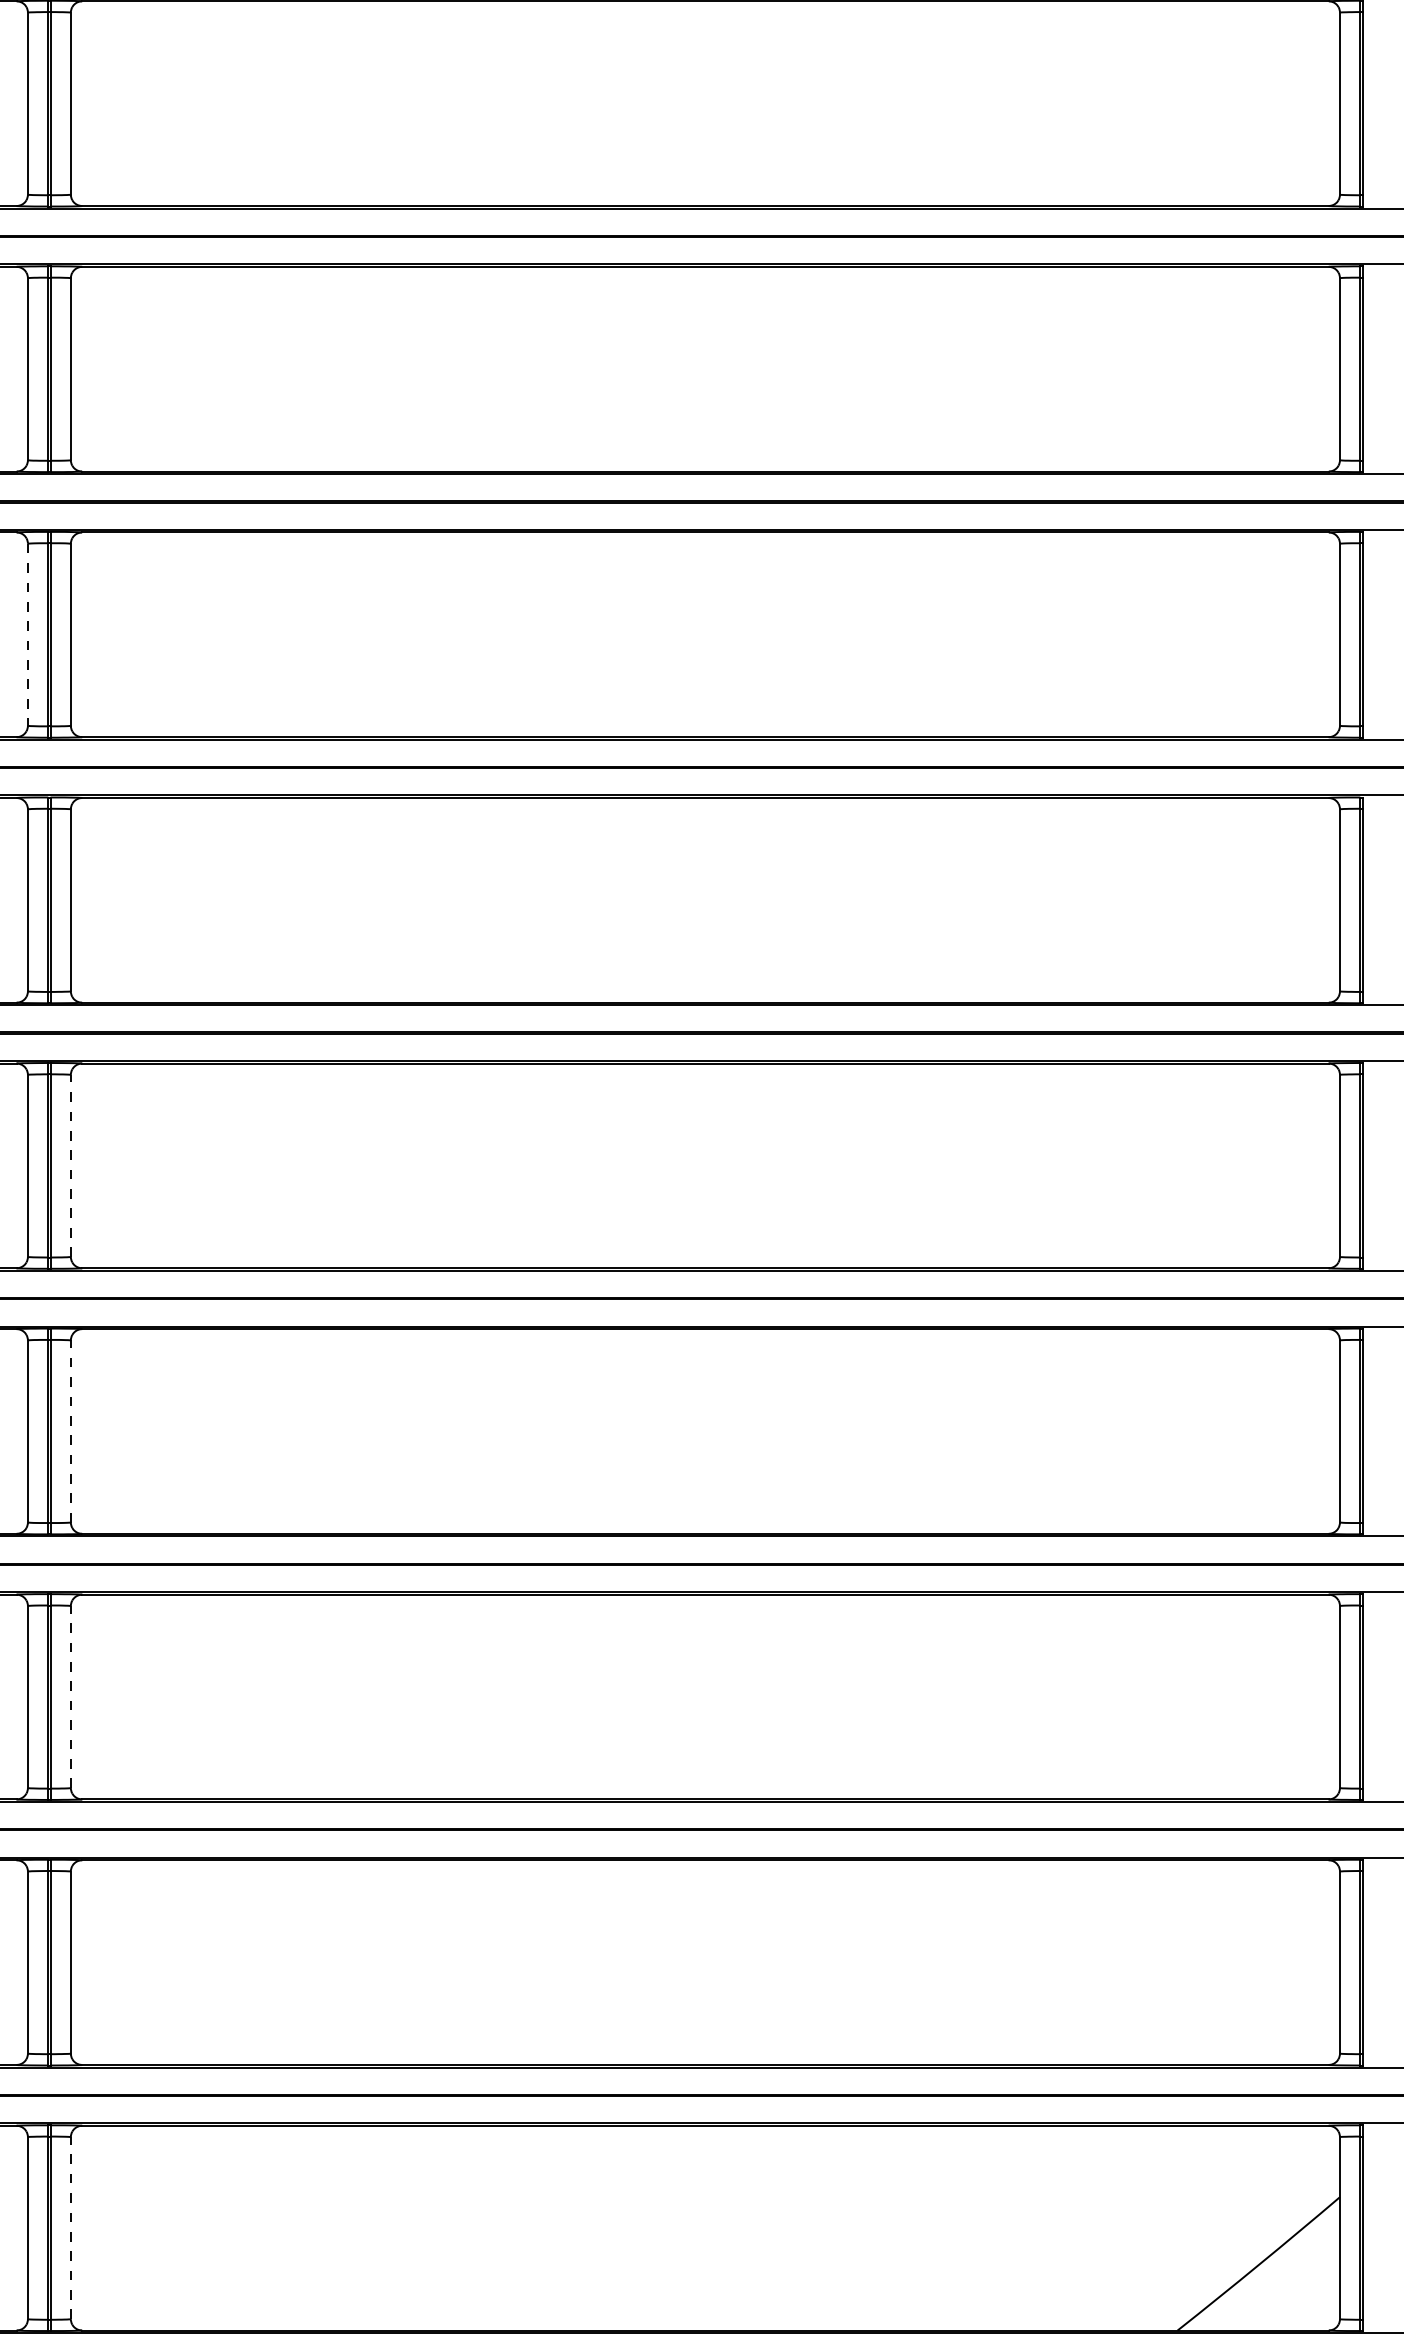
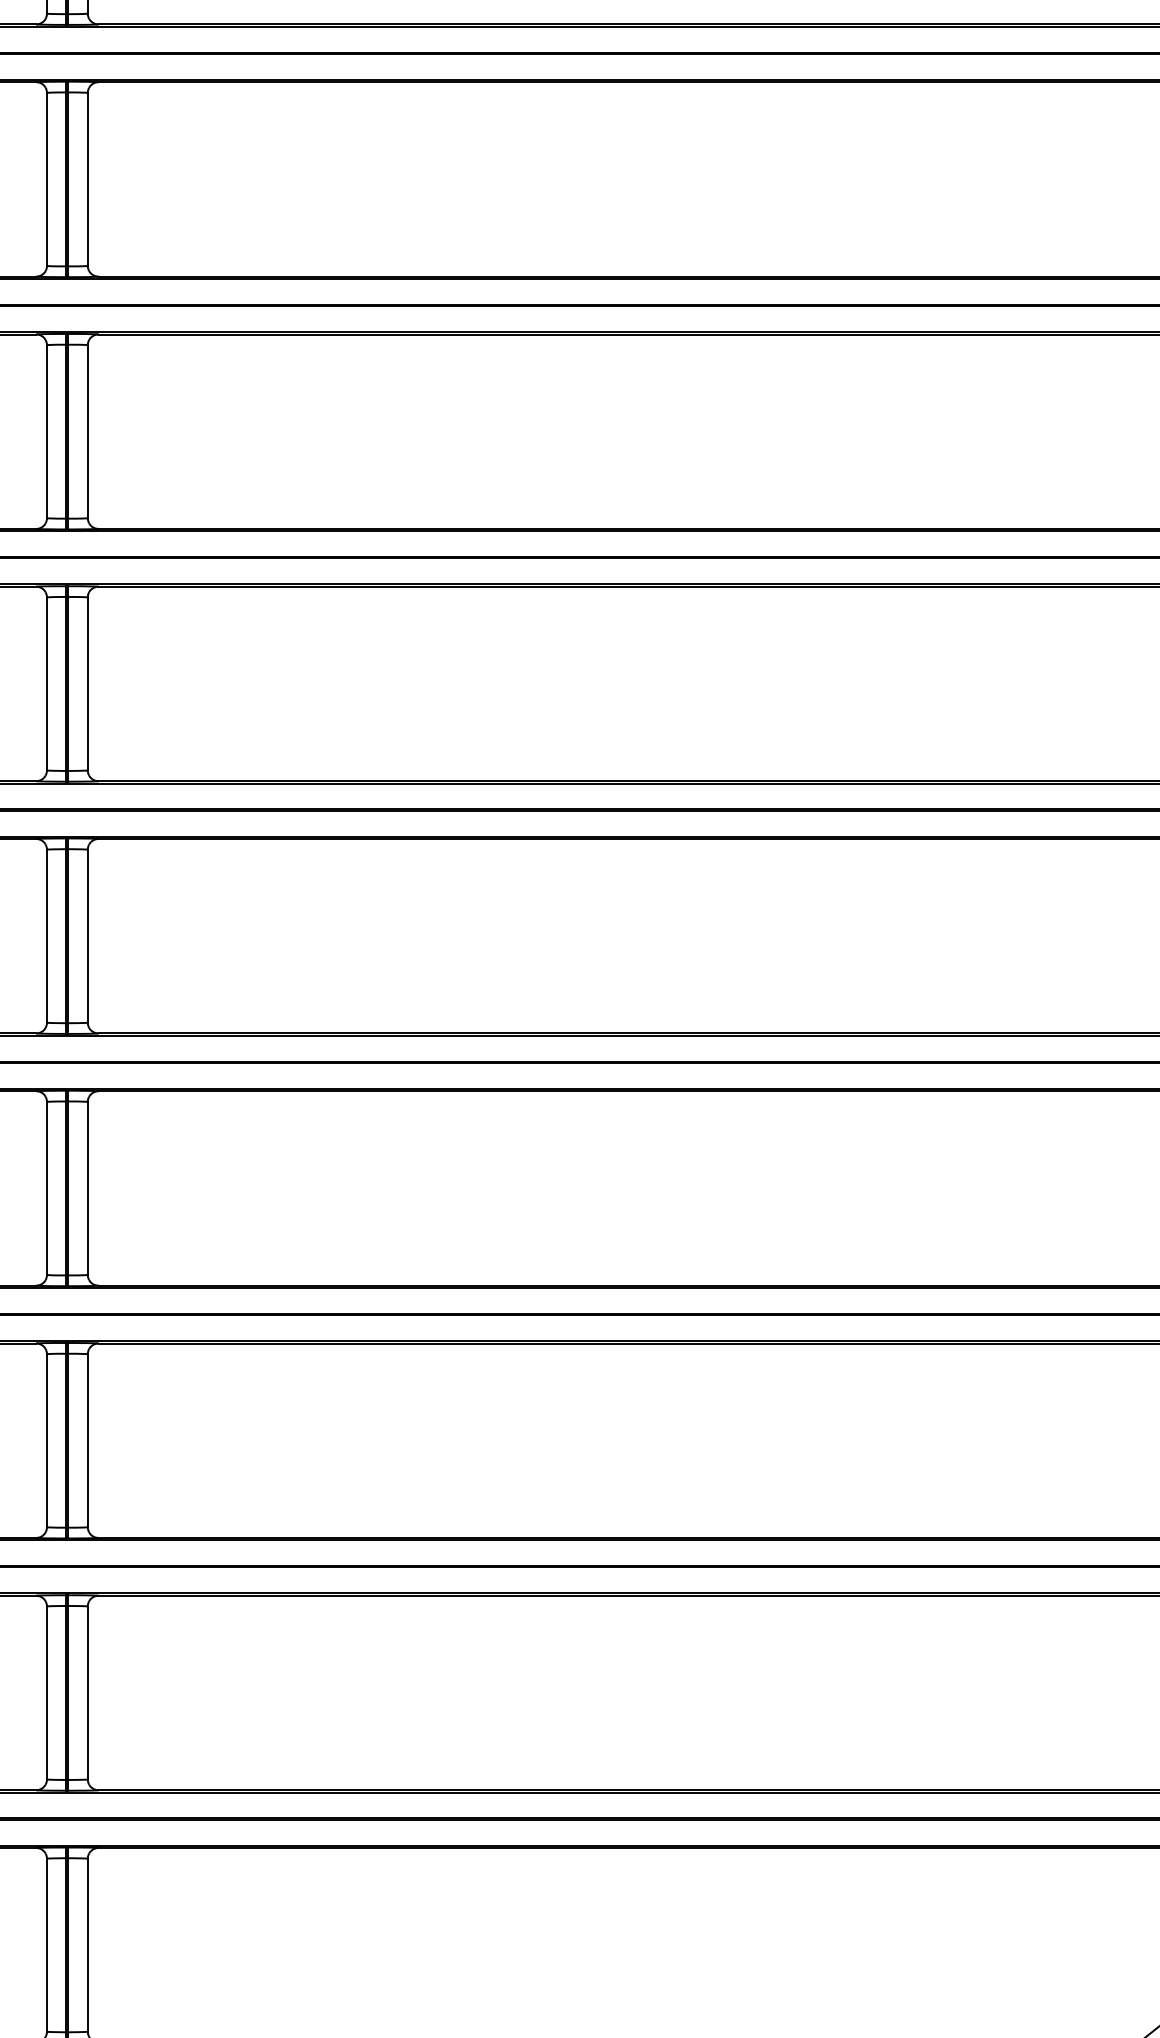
line: (27, 635) -> (46, 432), dashed -> solid
line: (70, 1165) -> (87, 935), dashed -> solid
line: (70, 1431) -> (87, 1188), dashed -> solid
line: (70, 1696) -> (87, 1440), dashed -> solid
line: (70, 2227) -> (87, 1944), dashed -> solid

